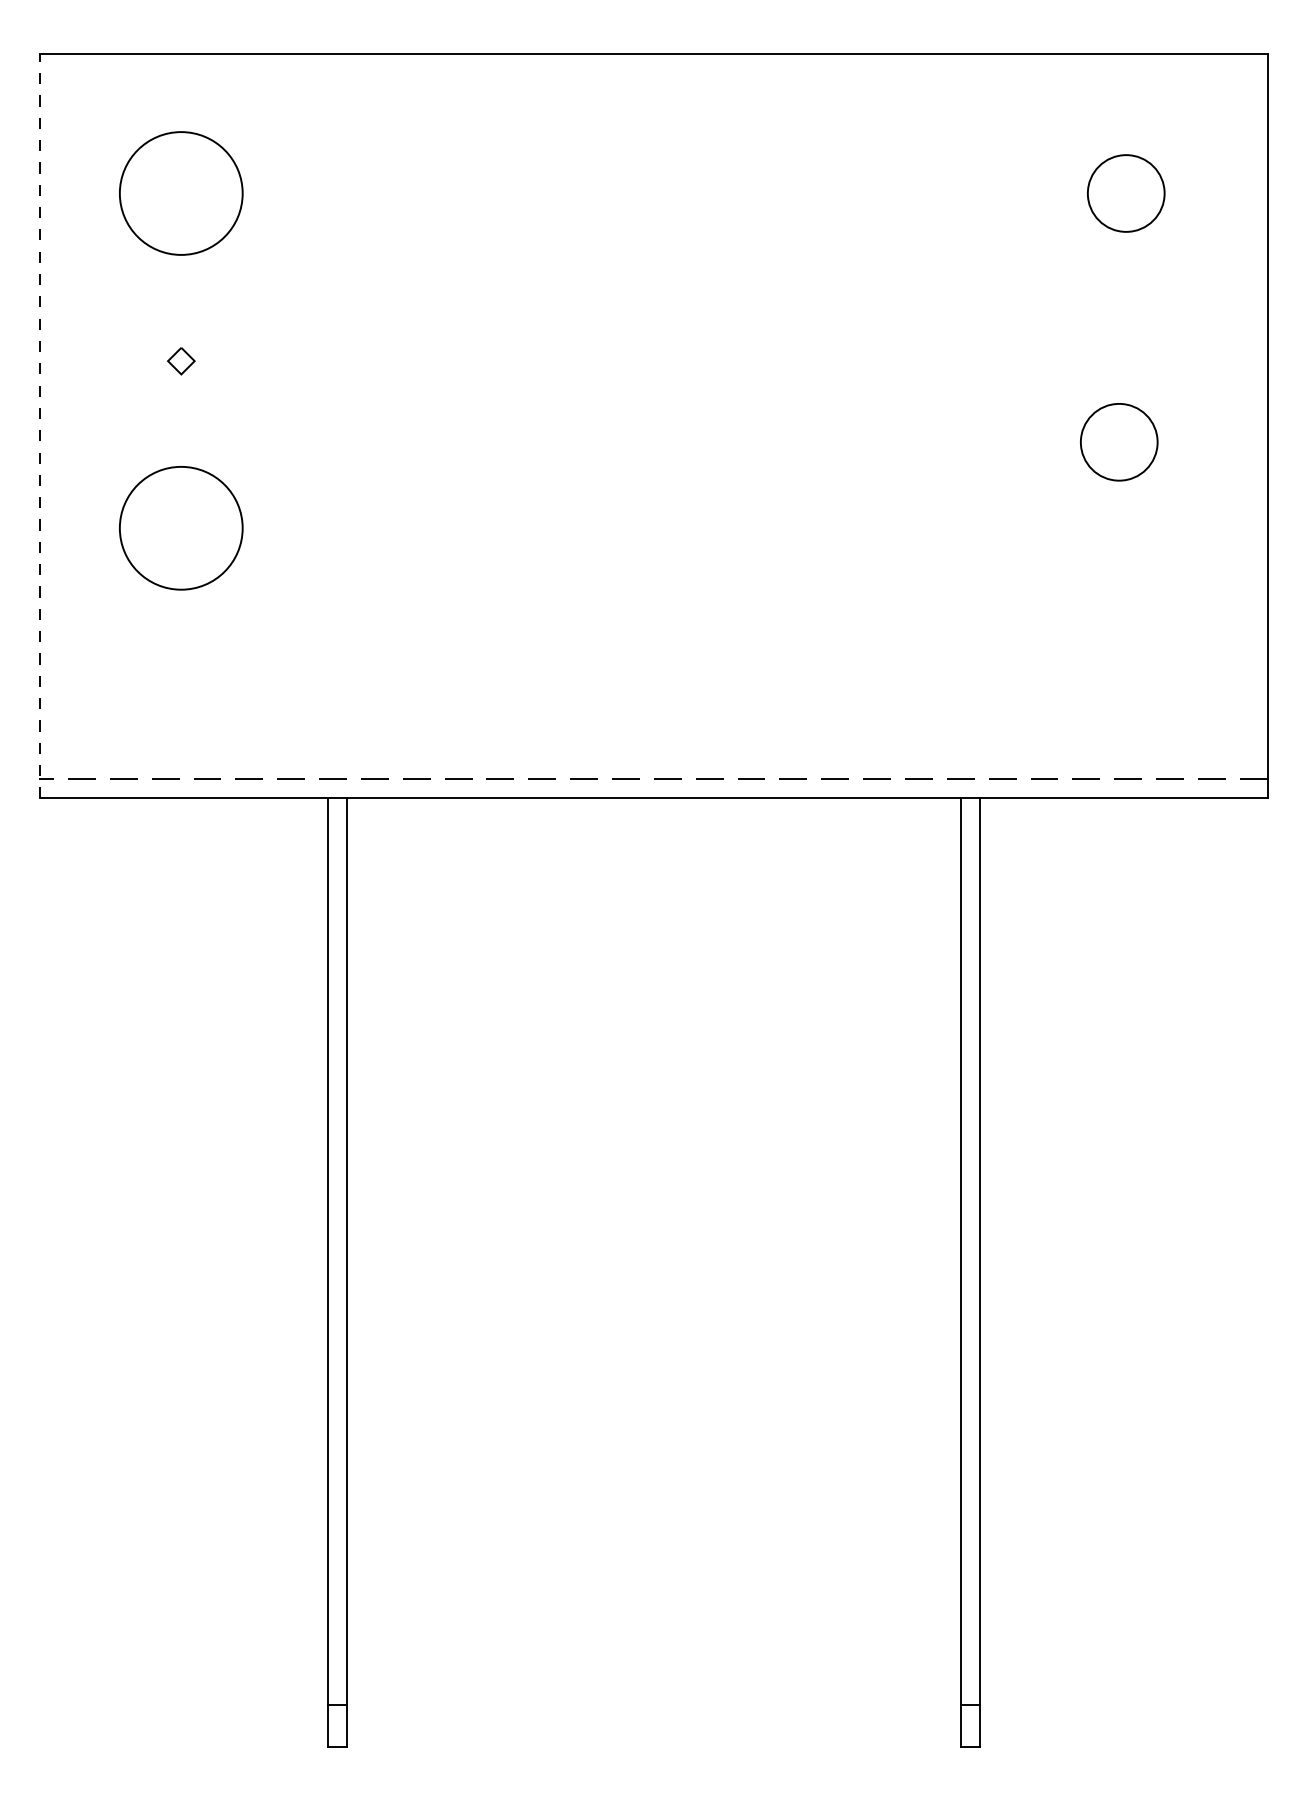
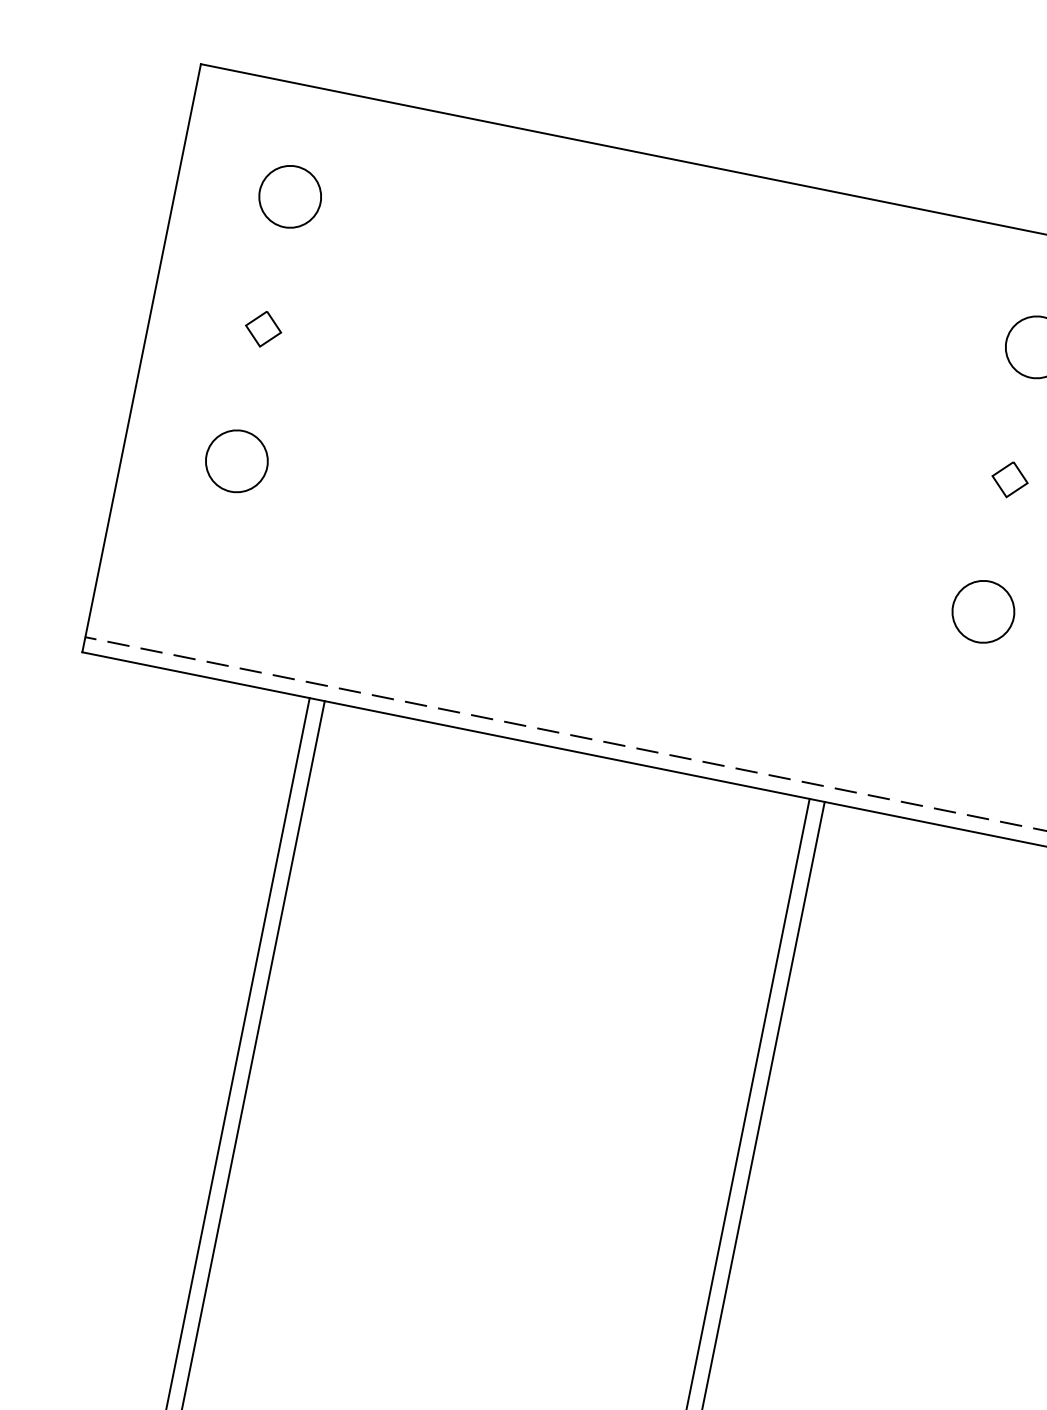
circle: (180, 193) -> (289, 196), size x0.62
part: (181, 361) -> (263, 329), size x1.67
part: (1126, 361) -> (1010, 480), added
line: (40, 425) -> (142, 357), dashed -> solid
circle: (1119, 442) -> (983, 612), moved
circle: (180, 527) -> (236, 460), size x0.62

